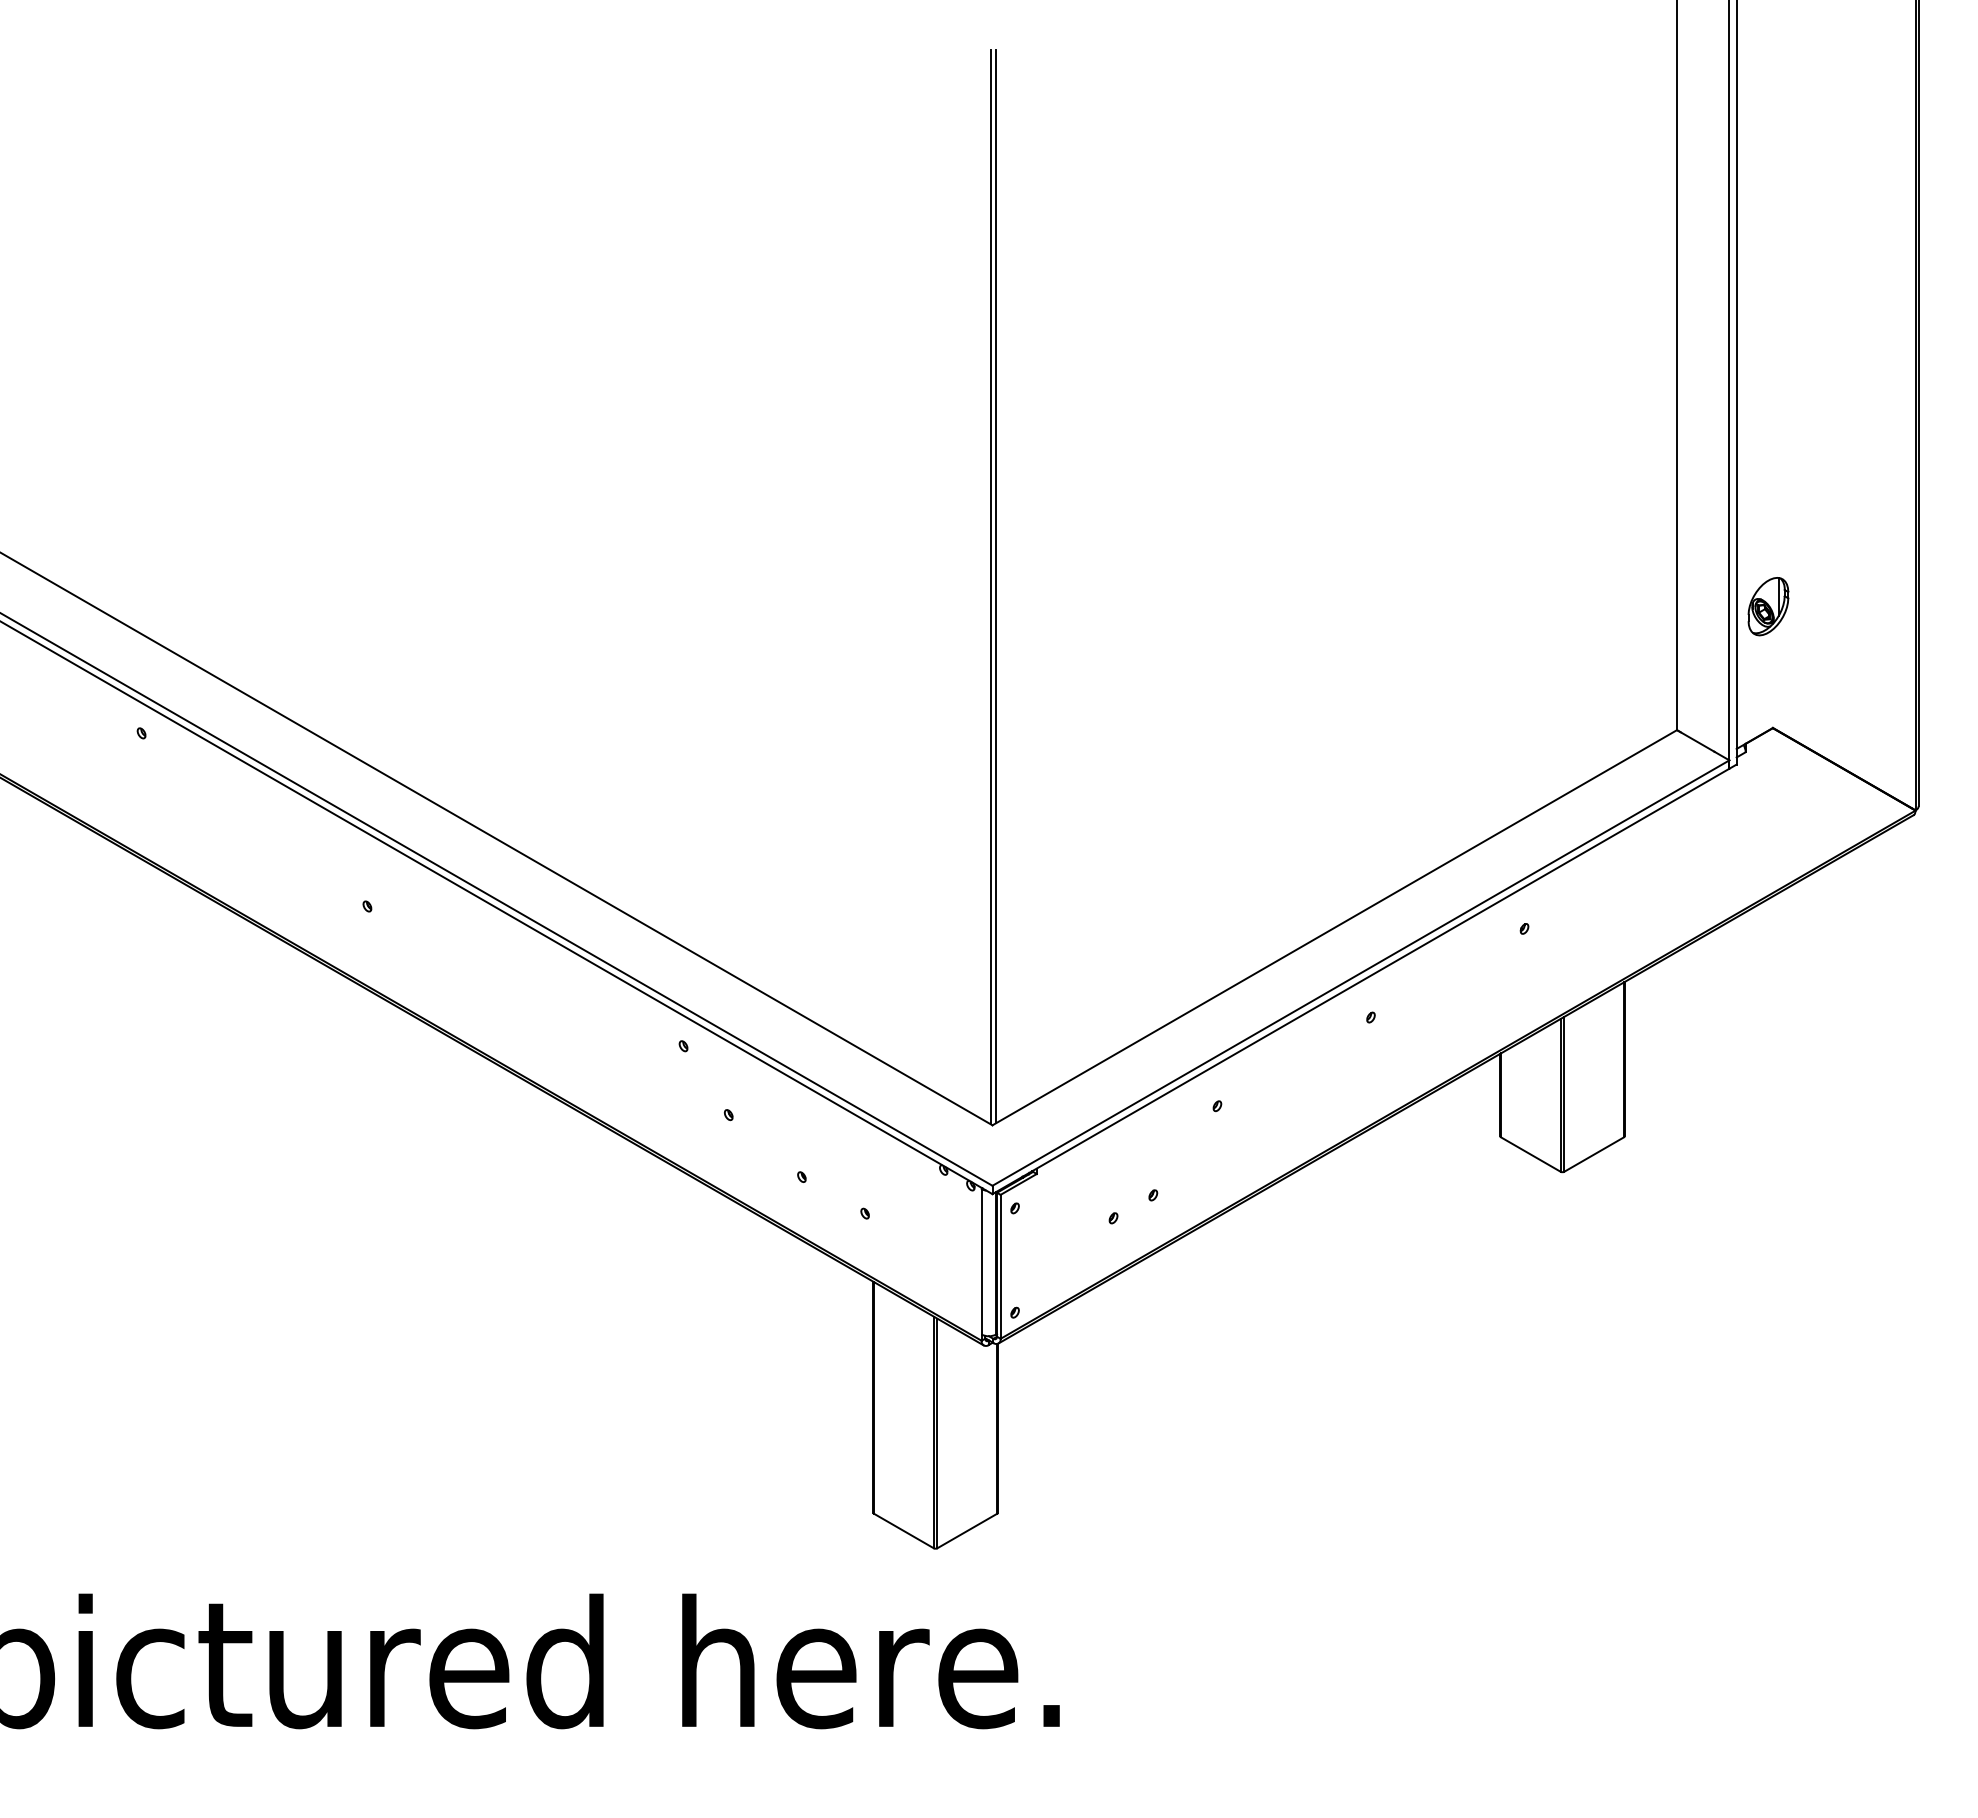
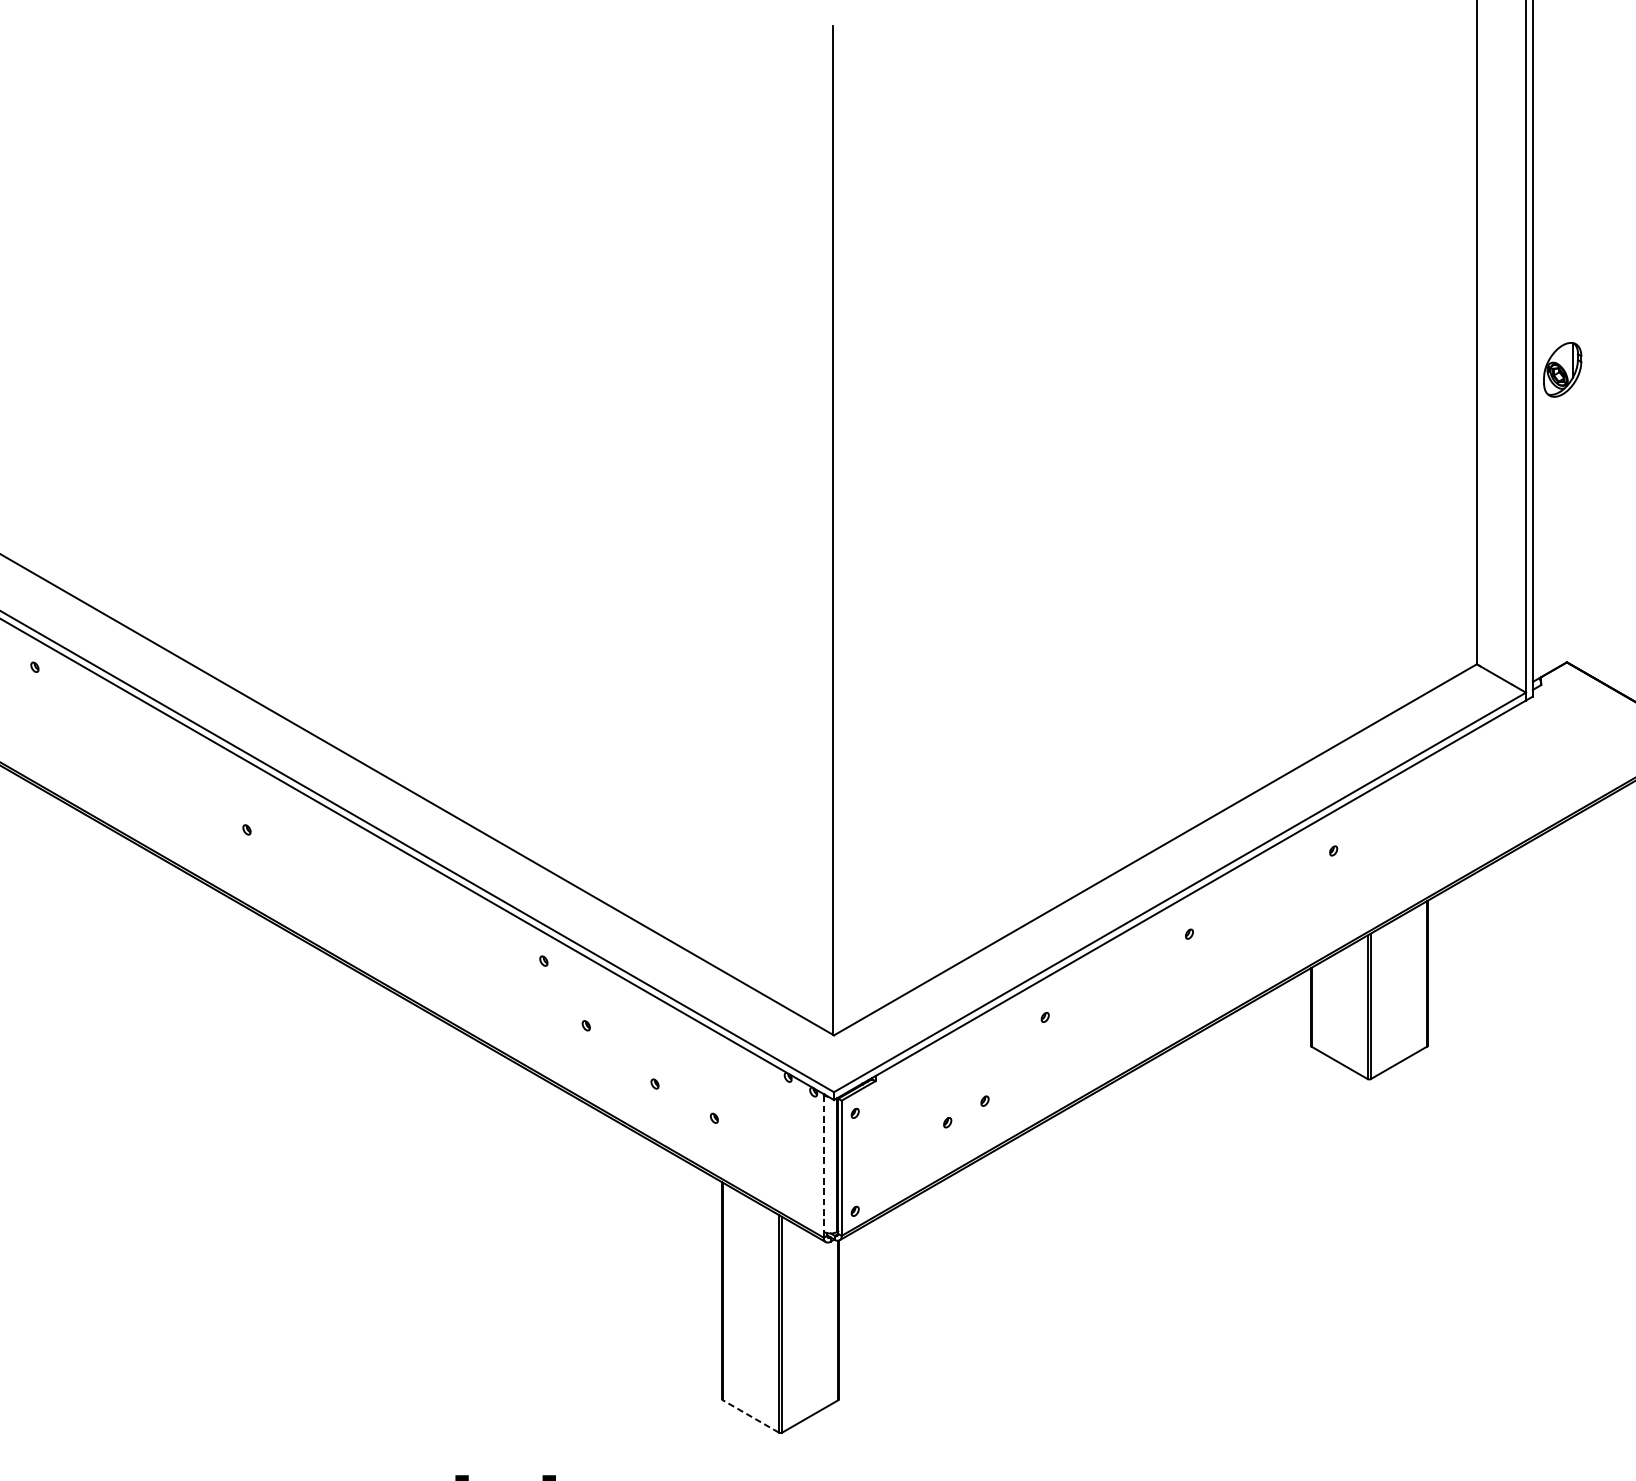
line: (996, 586) -> (837, 529), removed
part: (1768, 606) -> (1562, 369), moved
line: (981, 1261) -> (823, 1163), solid -> dashed
line: (903, 1530) -> (750, 1415), solid -> dashed

